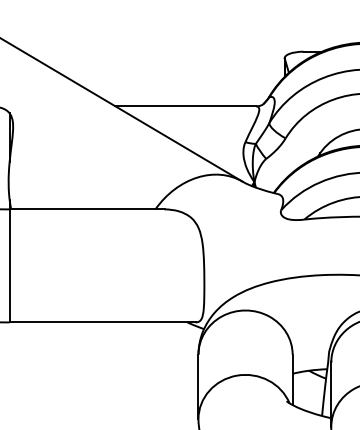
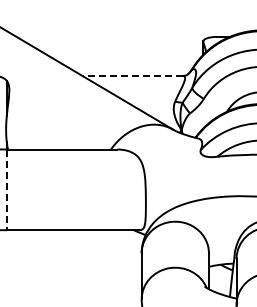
line: (185, 105) -> (132, 75), solid -> dashed
line: (9, 266) -> (6, 190), solid -> dashed

